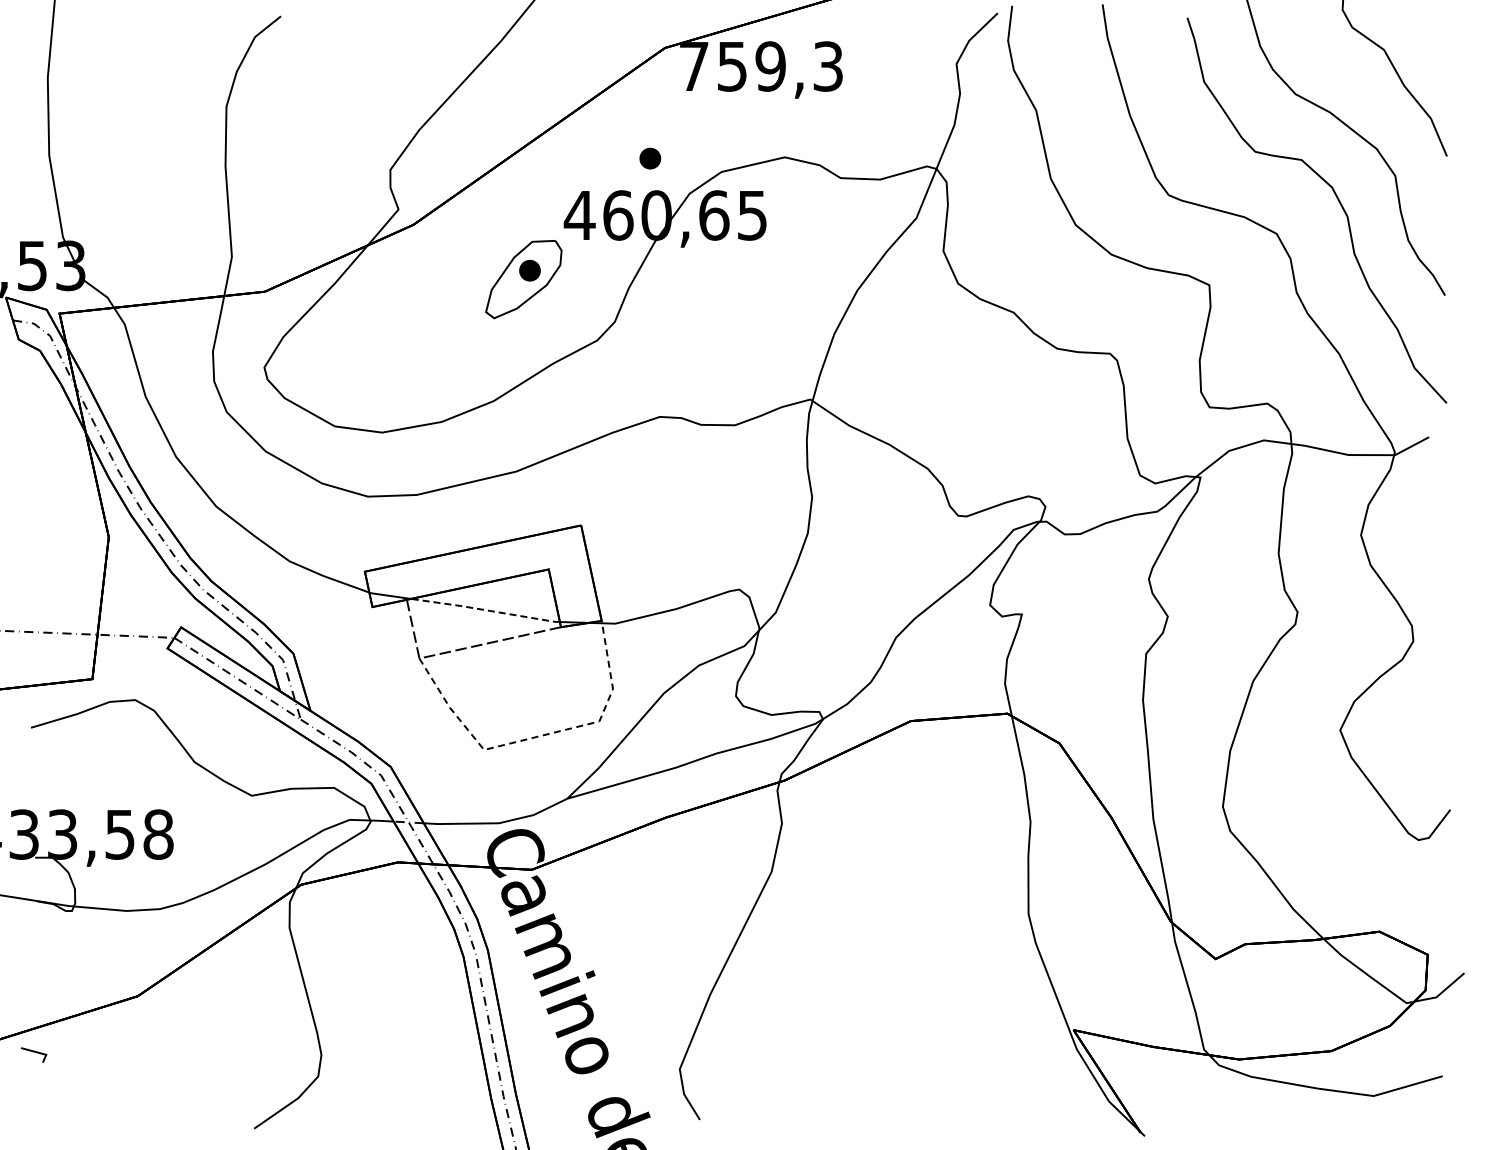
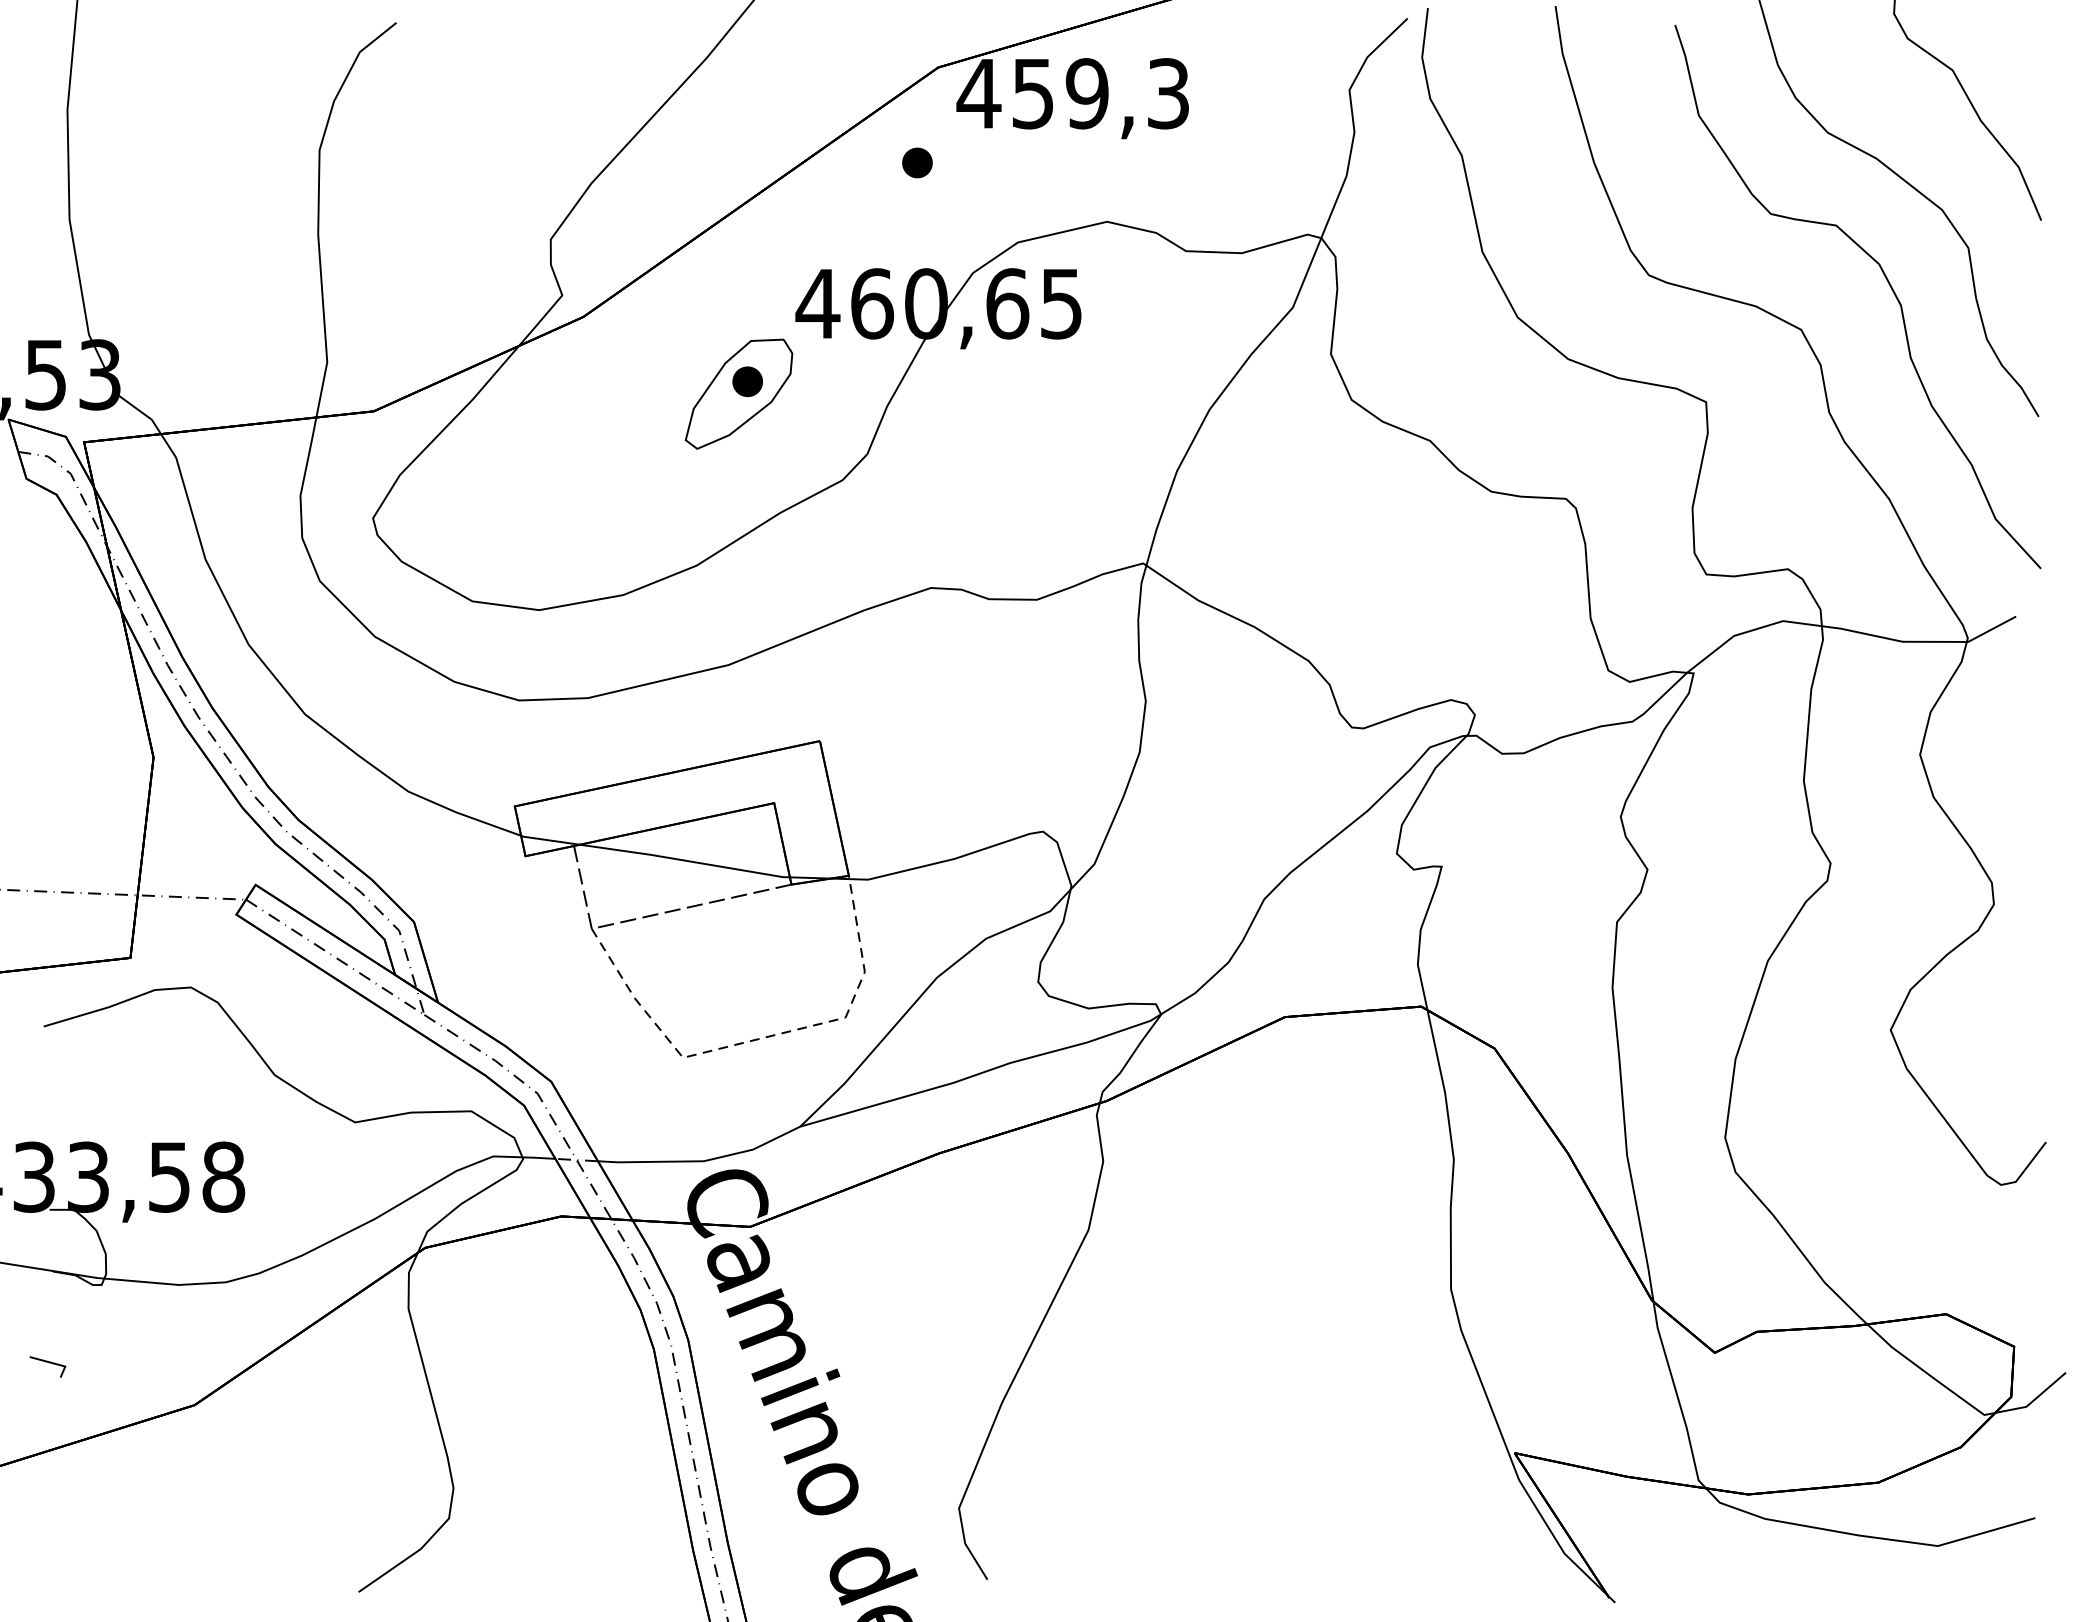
text: (693, 66) -> (978, 93), 759,3 -> 459,3
part: (650, 158) -> (917, 162), moved
line: (485, 610) -> (684, 861), dashed -> solid
line: (34, 1052) -> (48, 1363), moved

